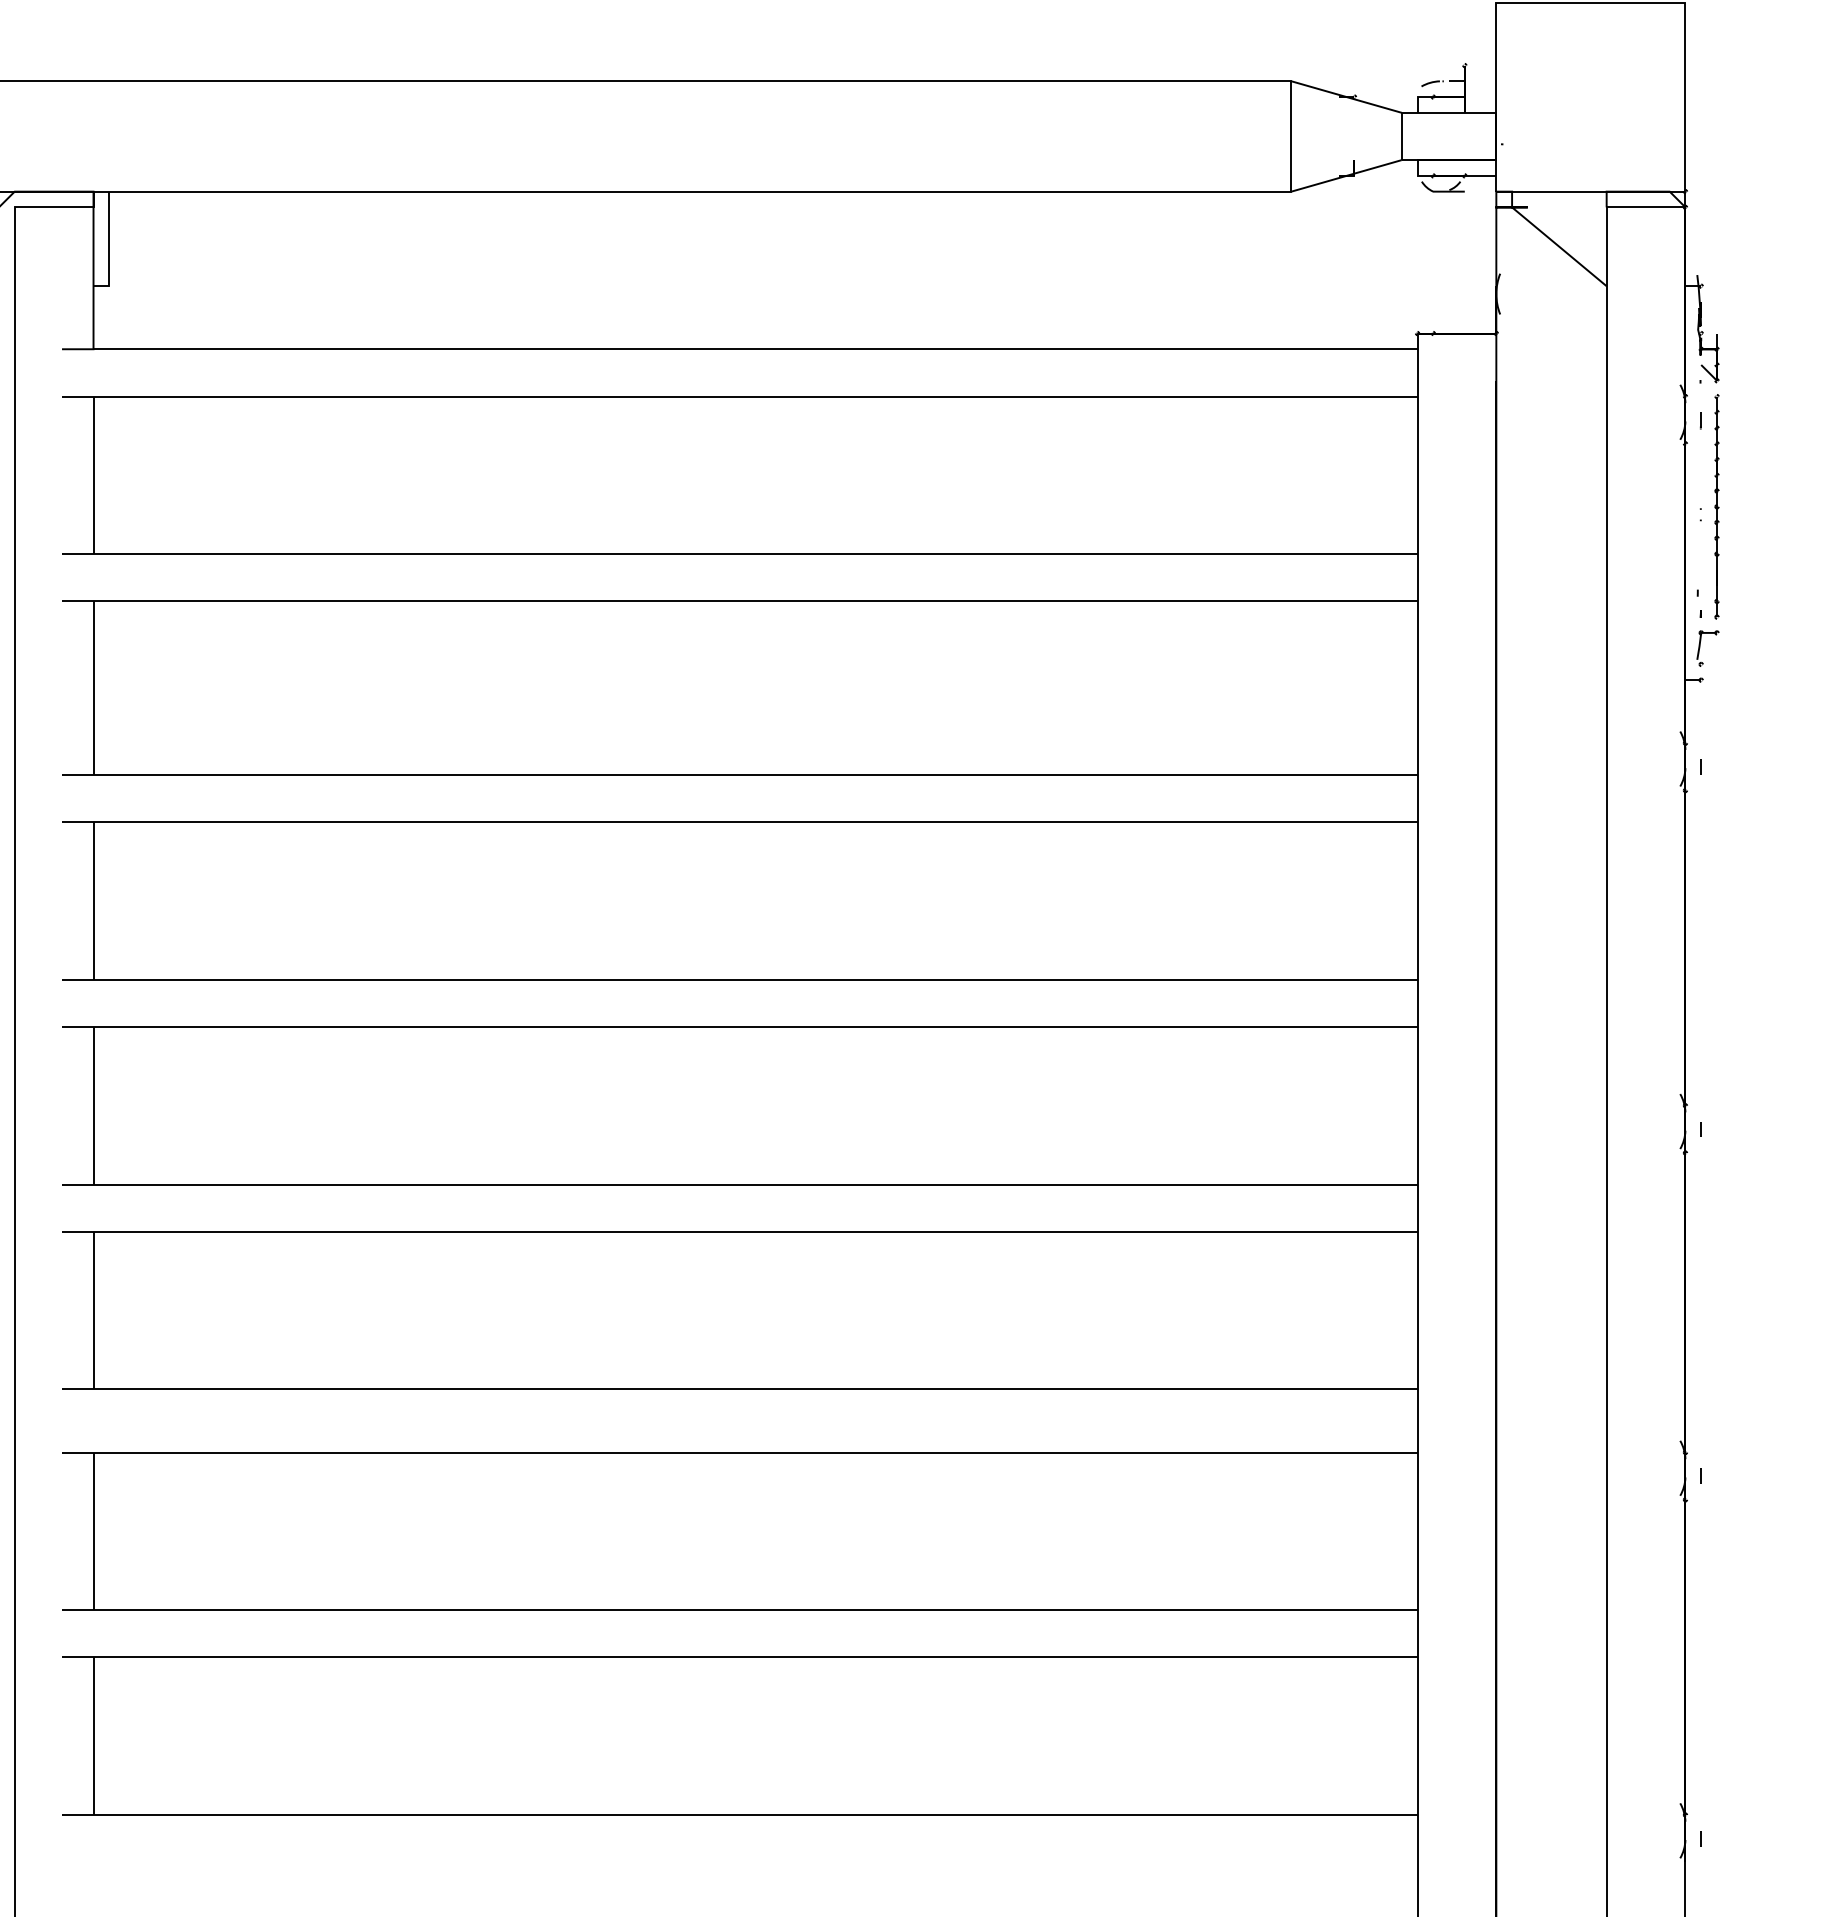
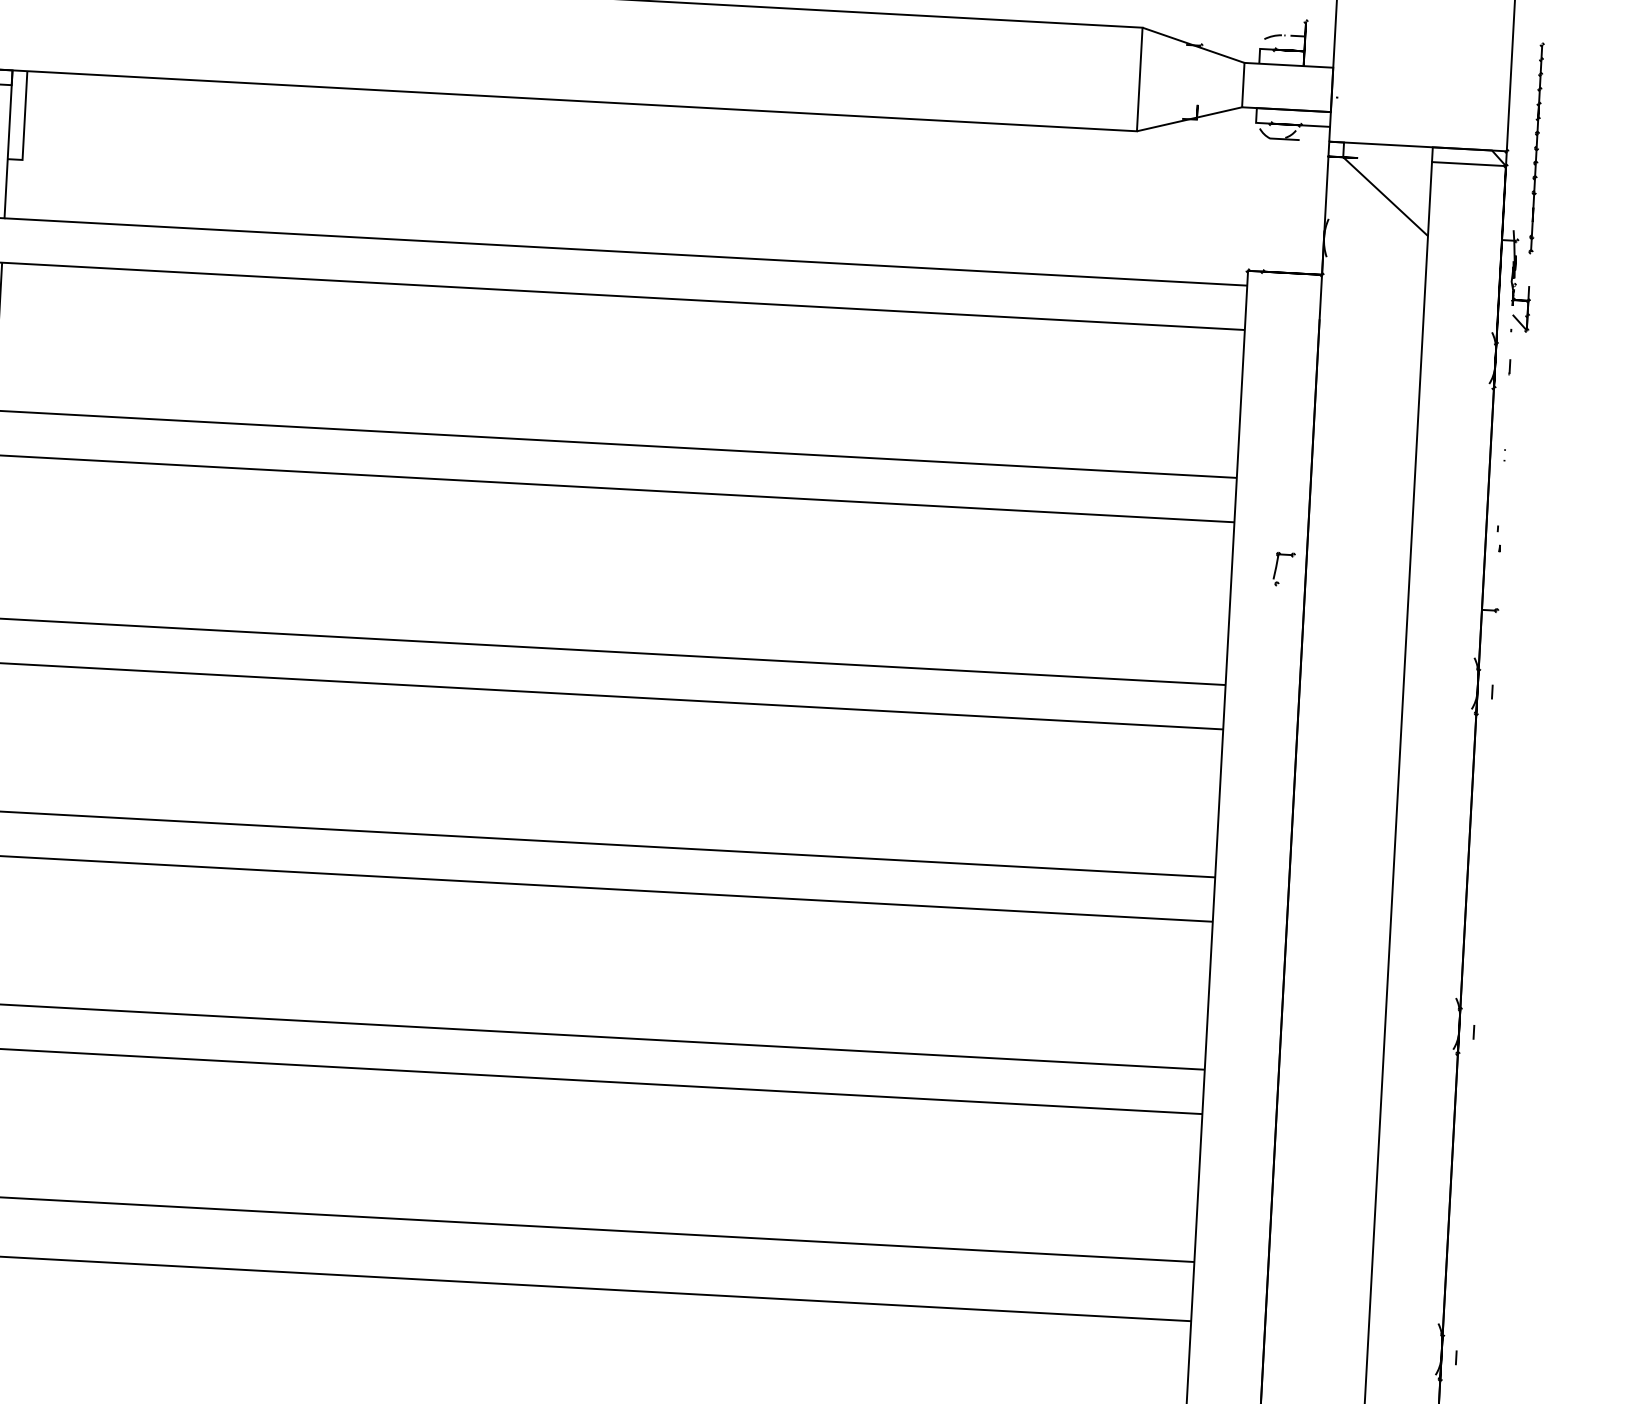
part: (1716, 506) -> (1536, 148), moved
part: (1700, 648) -> (1277, 568), moved

